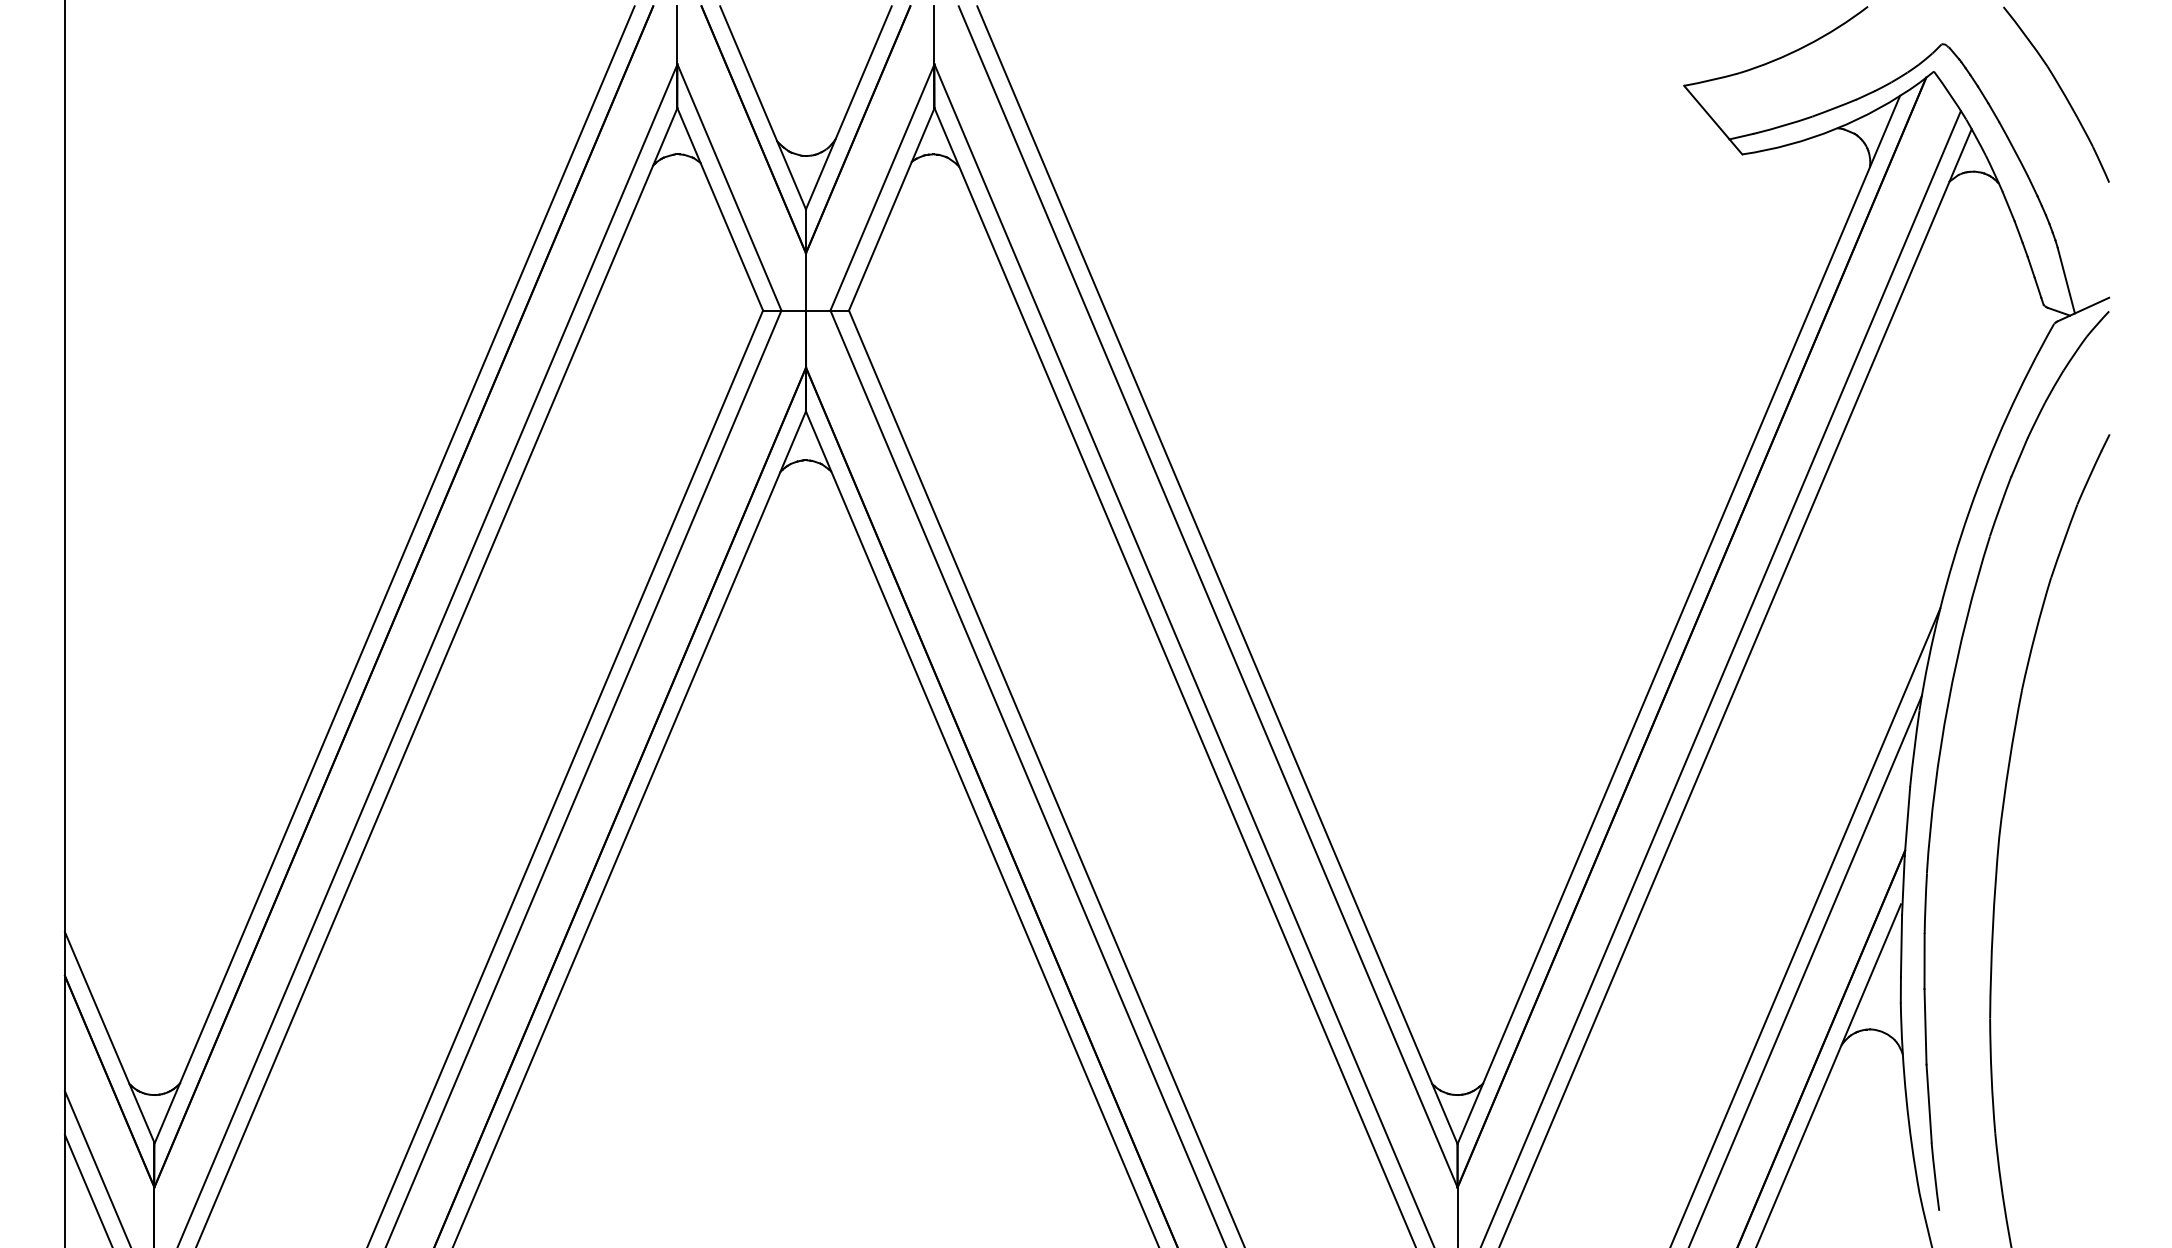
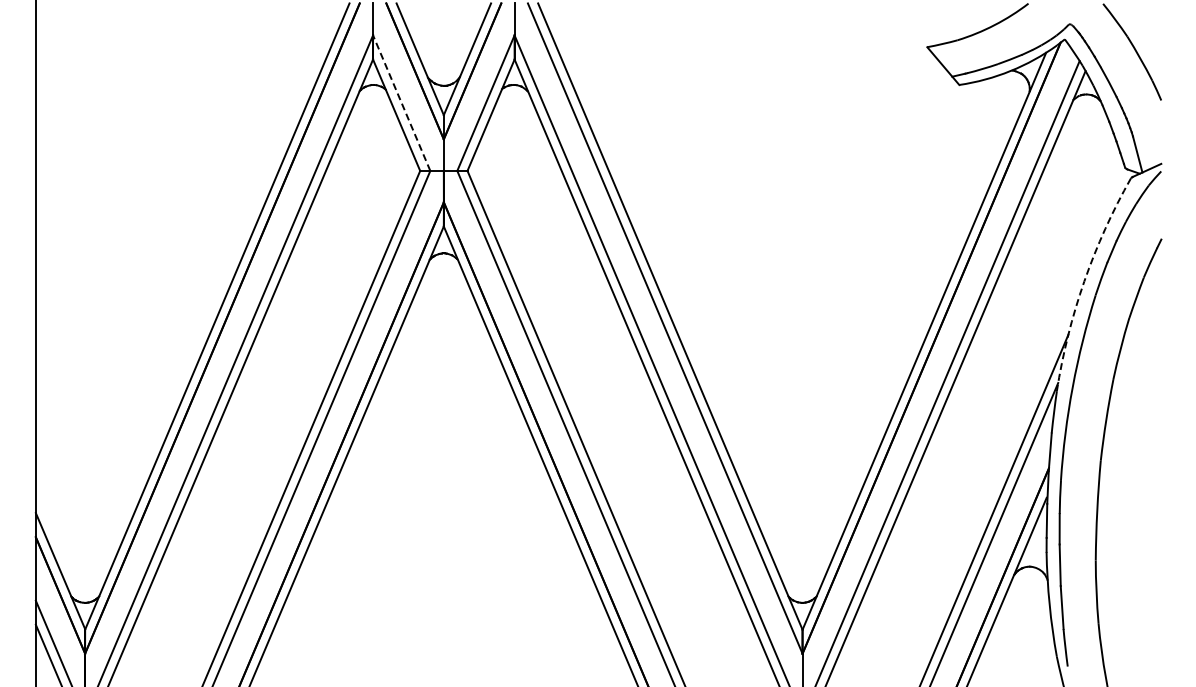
line: (729, 188) -> (401, 103), solid -> dashed
arc: (1969, 511) -> (1084, 281), solid -> dashed

